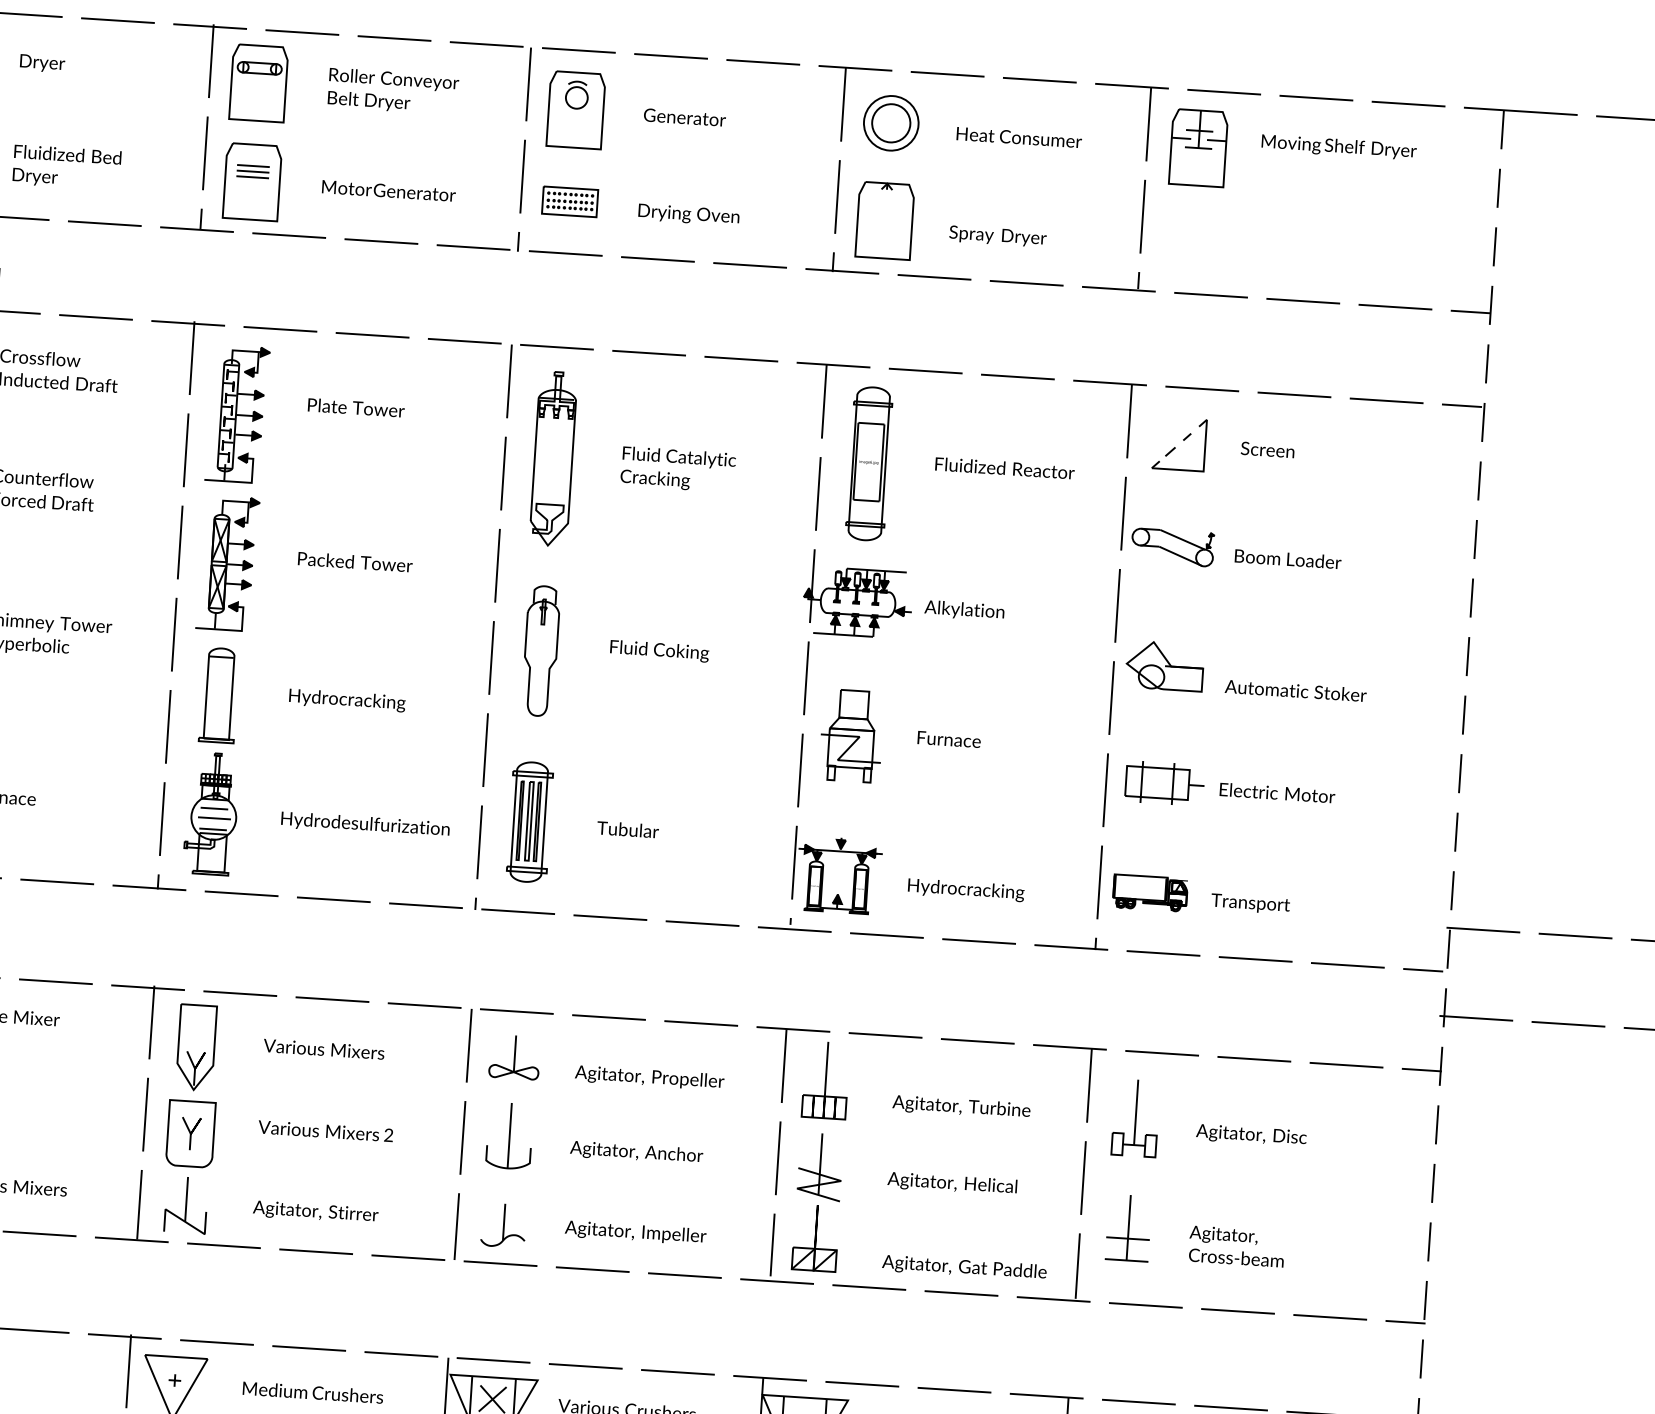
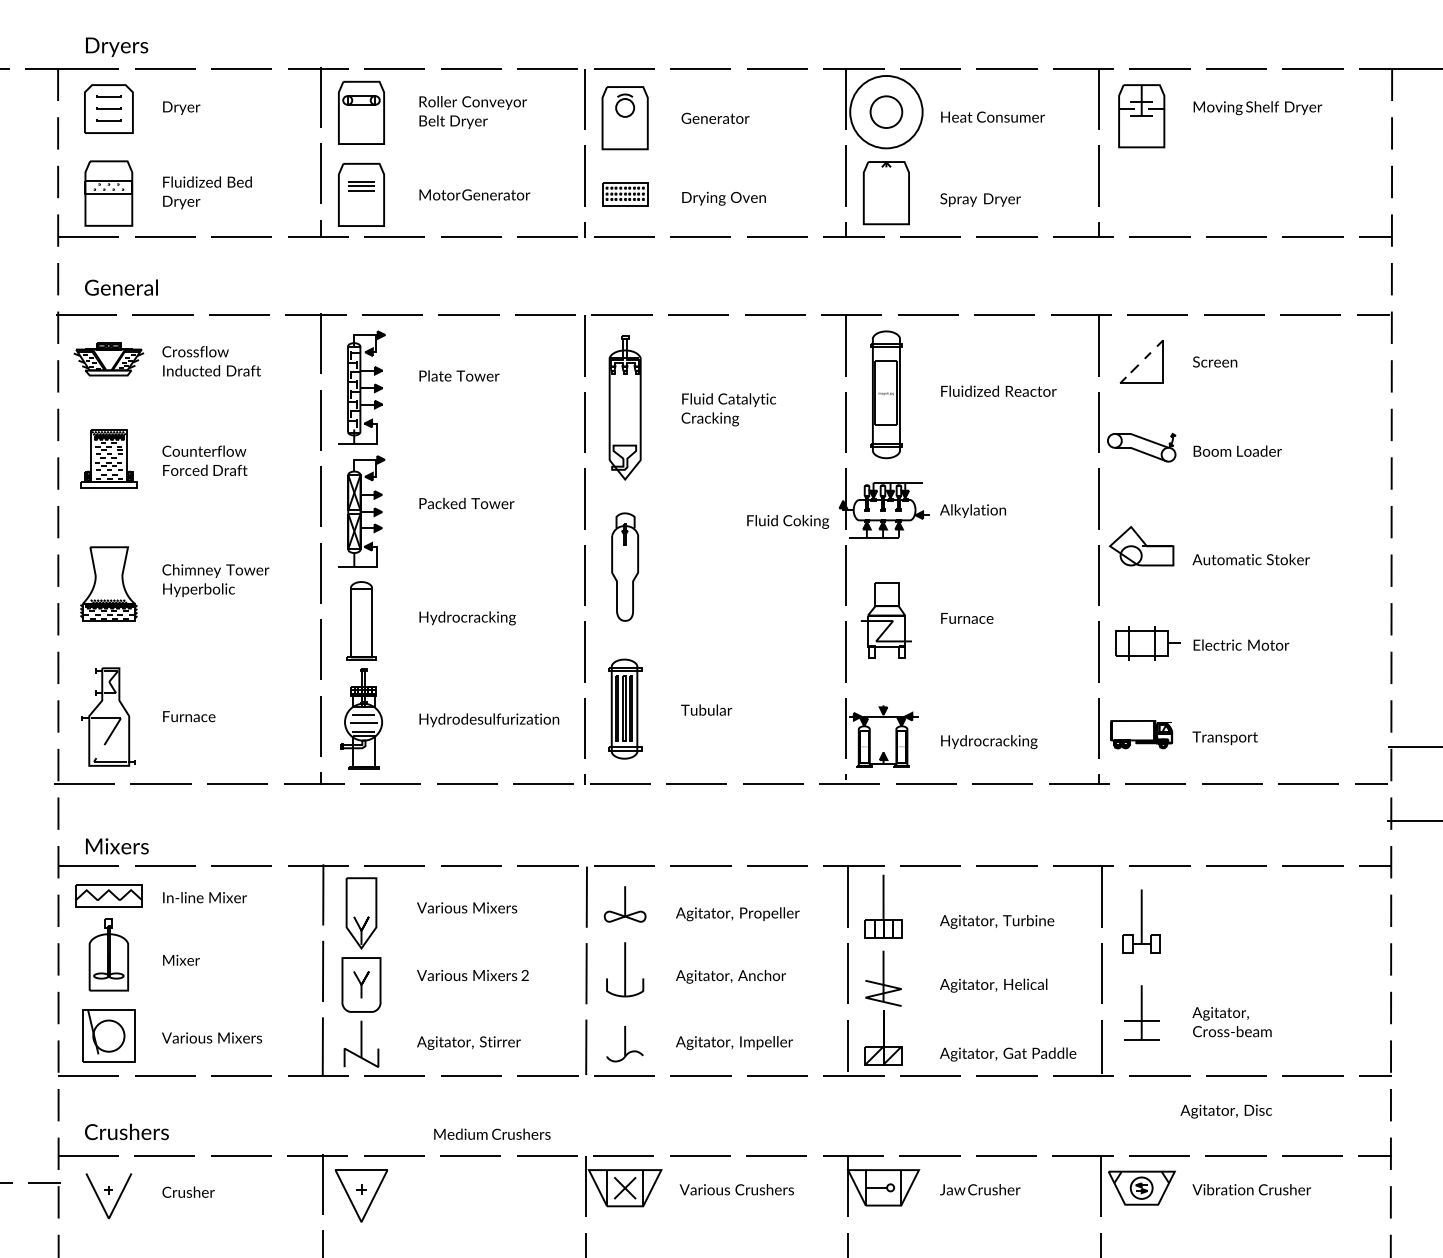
circle: (891, 122) -> (886, 111), size x1.6
text: (660, 650) -> (788, 521), moved
text: (1250, 1135) -> (1225, 1111), moved
text: (313, 1391) -> (492, 1133), moved

